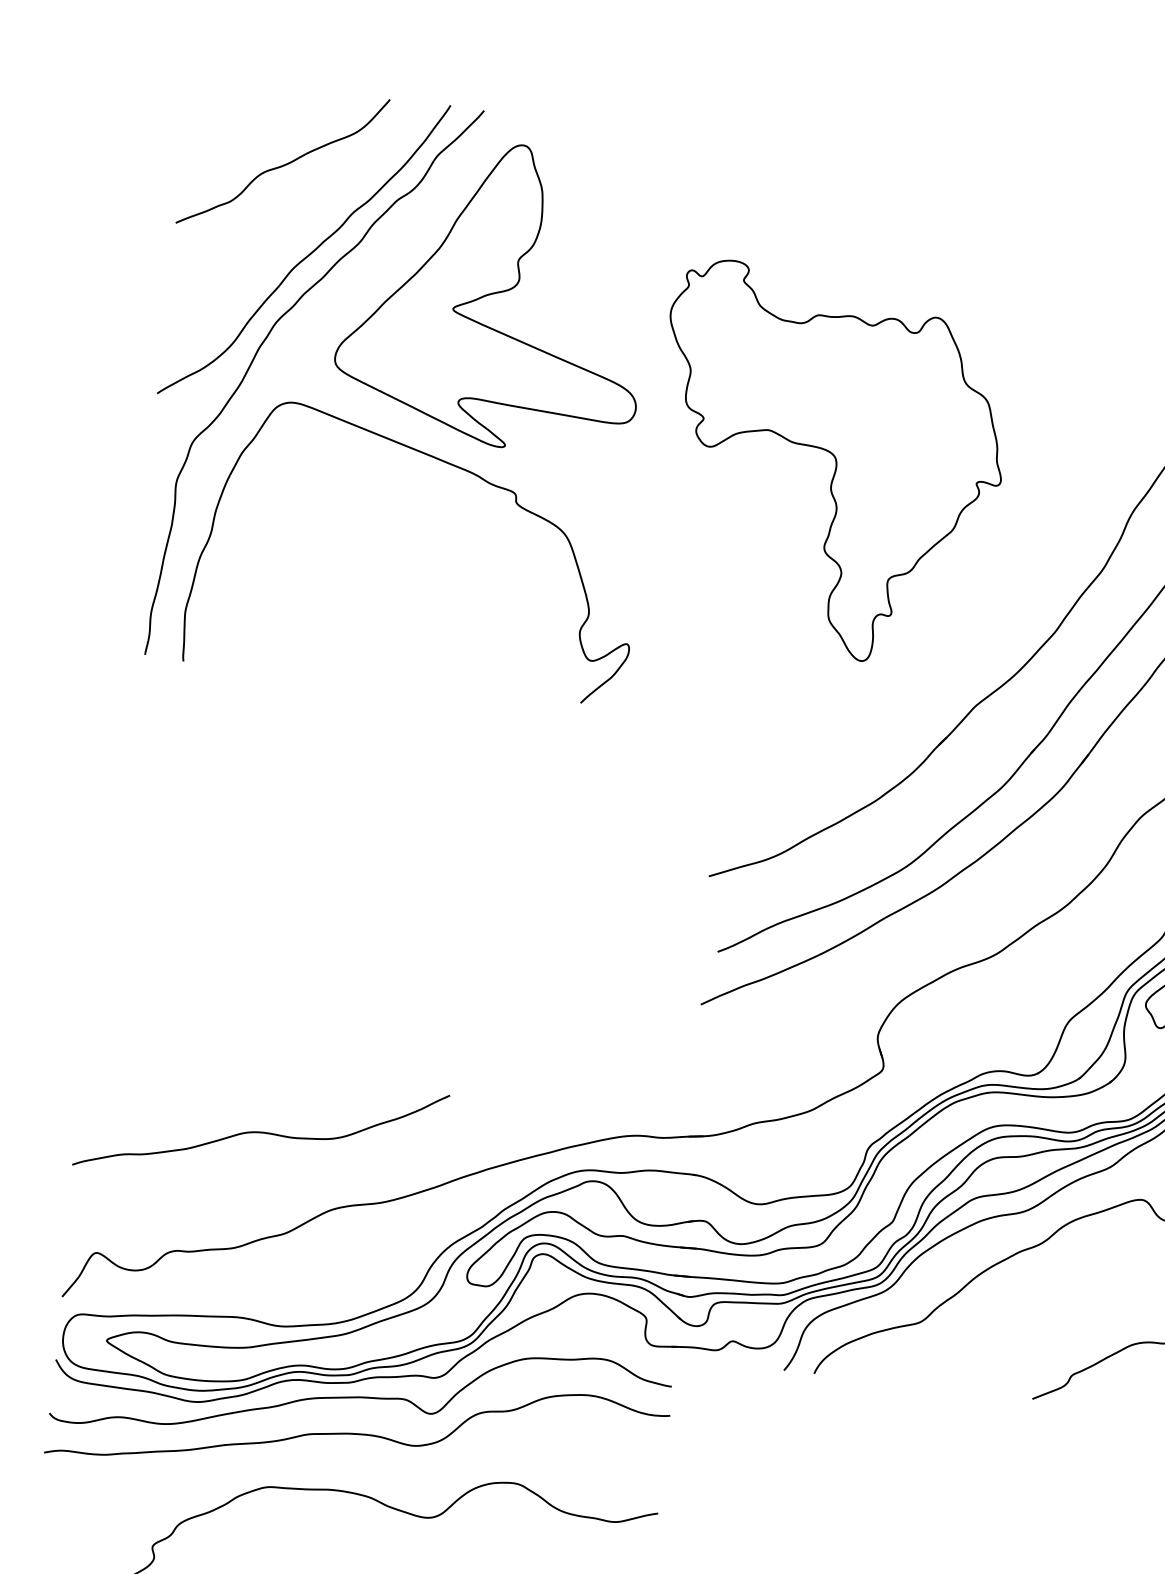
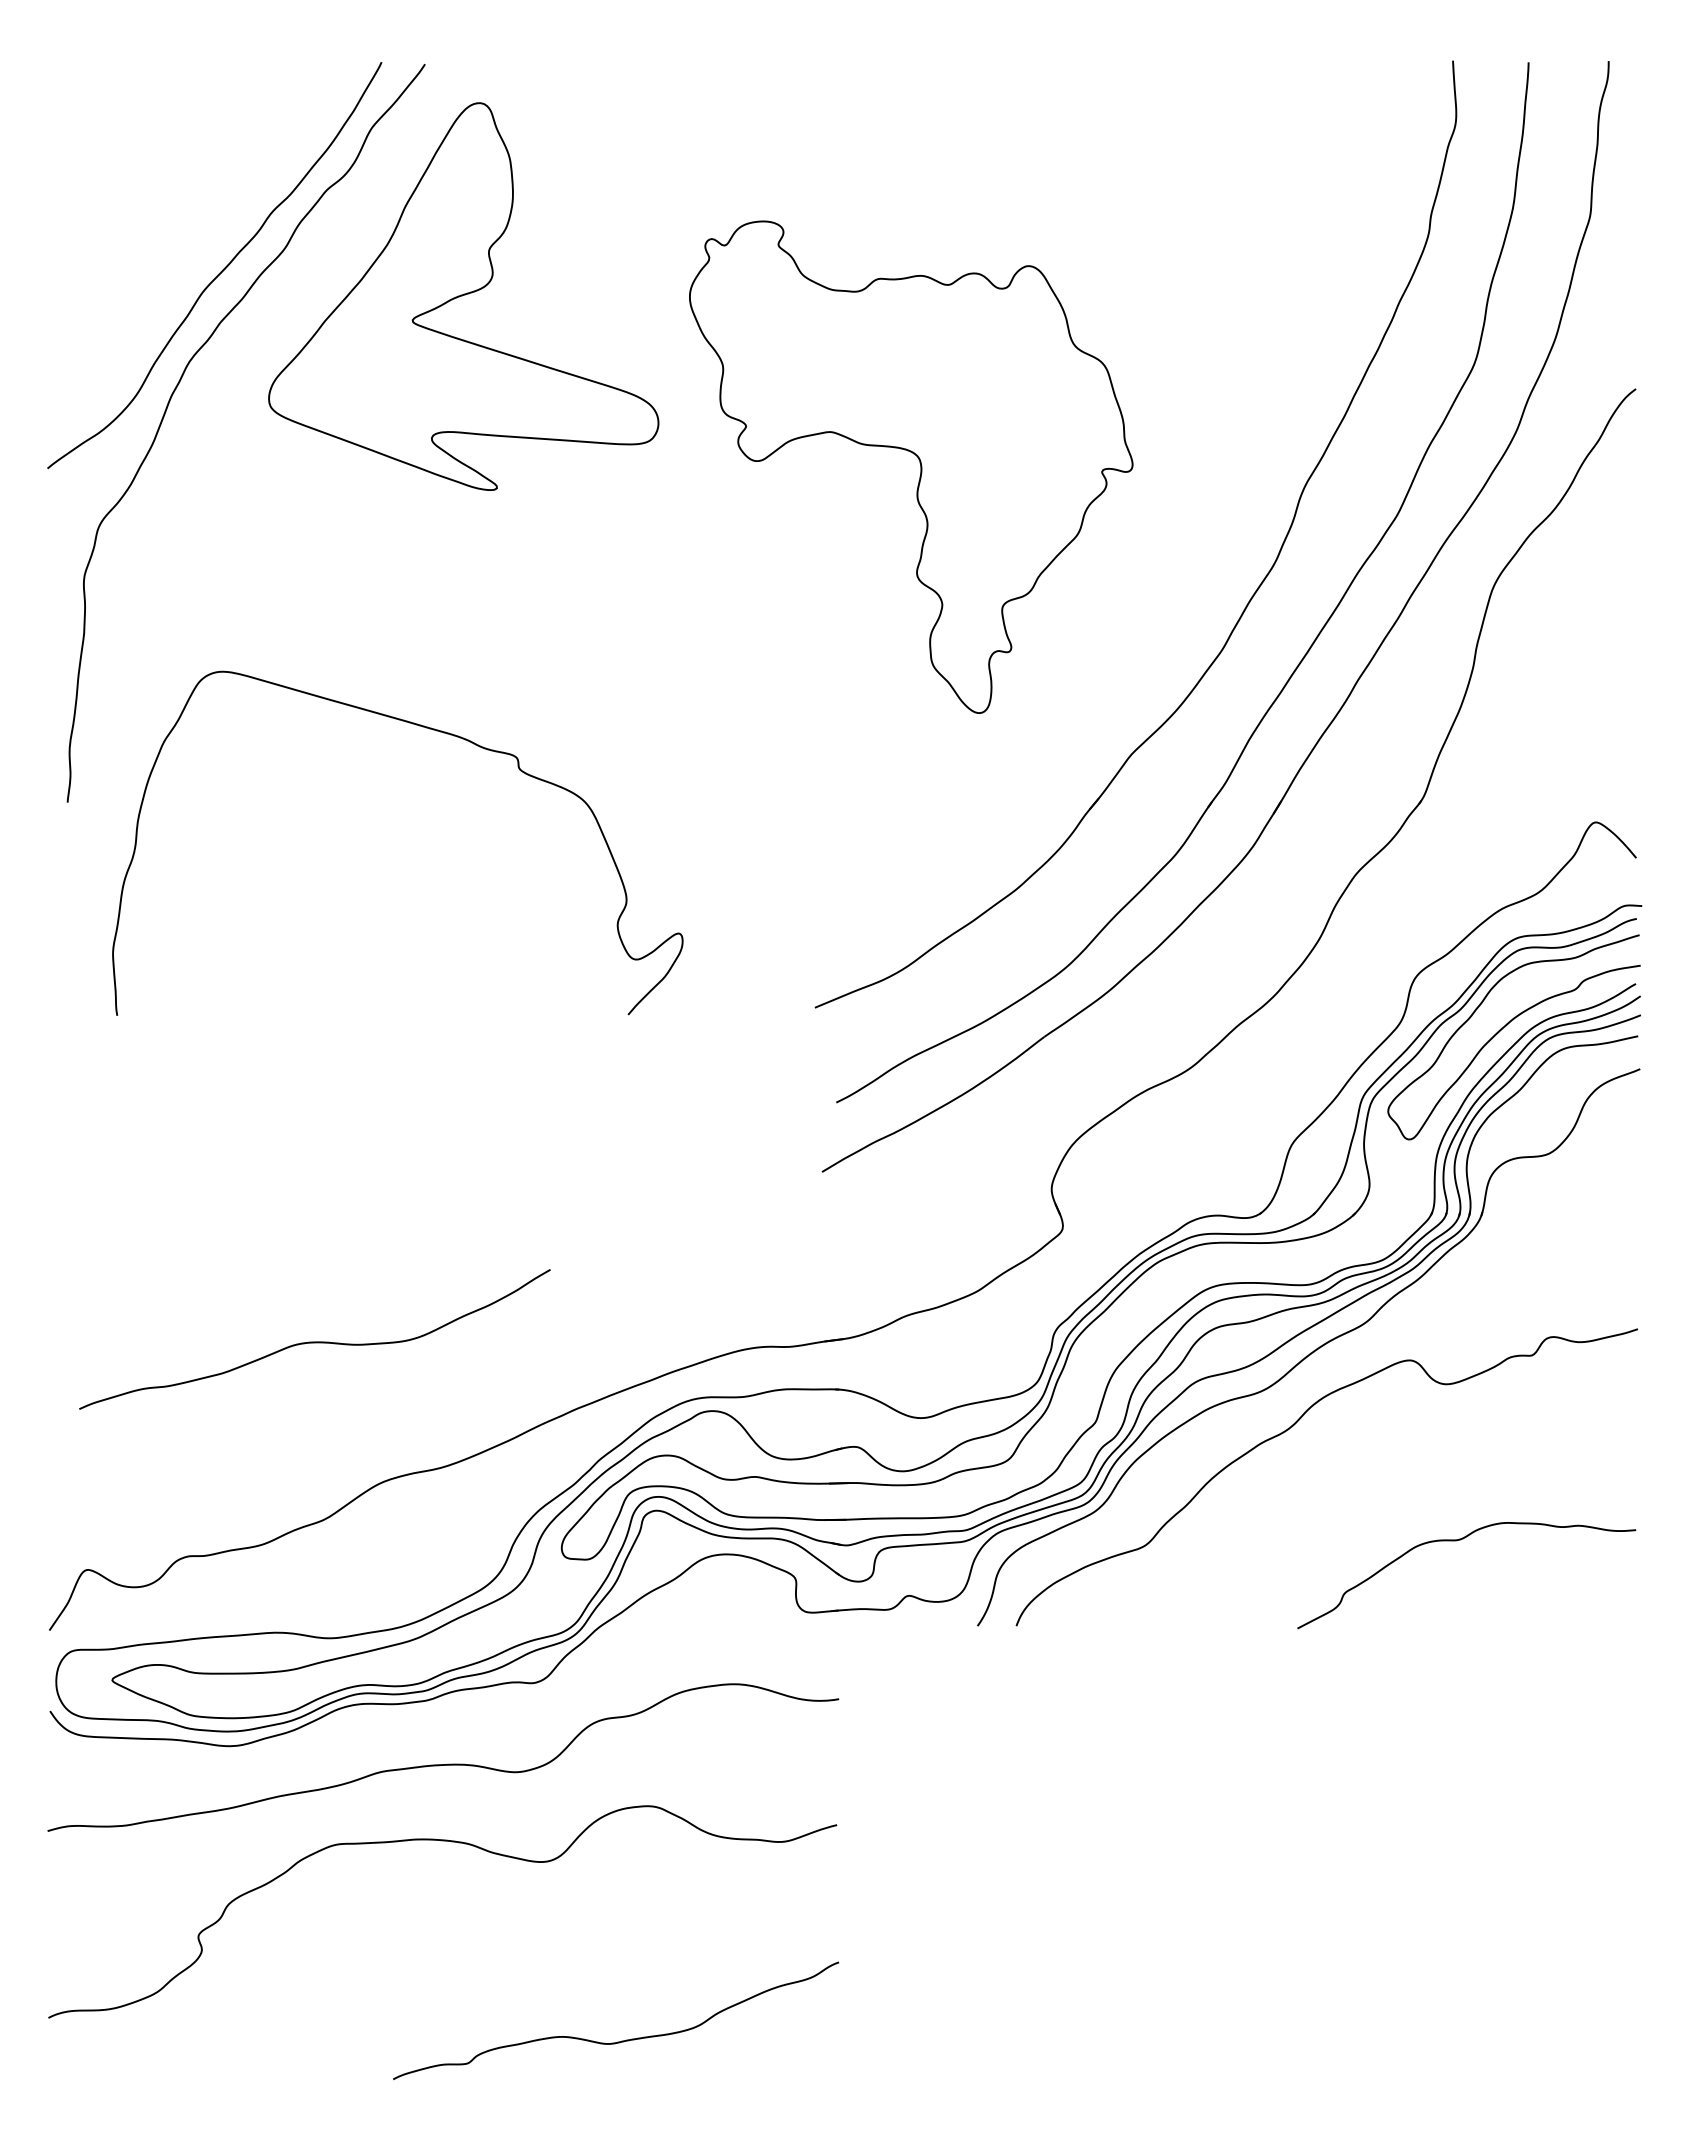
curve: (284, 164) -> (178, 159), removed
curve: (449, 464) -> (429, 729), moved
curve: (260, 1131) -> (314, 1341), moved
curve: (360, 1396) -> (442, 1716), removed

